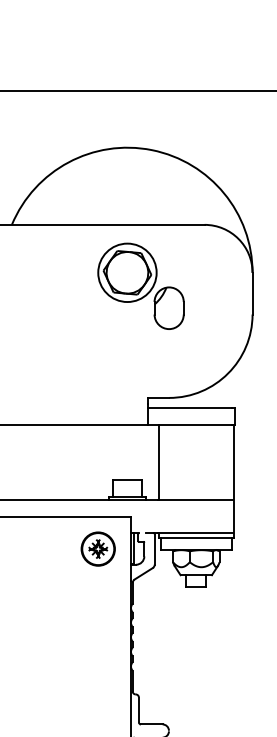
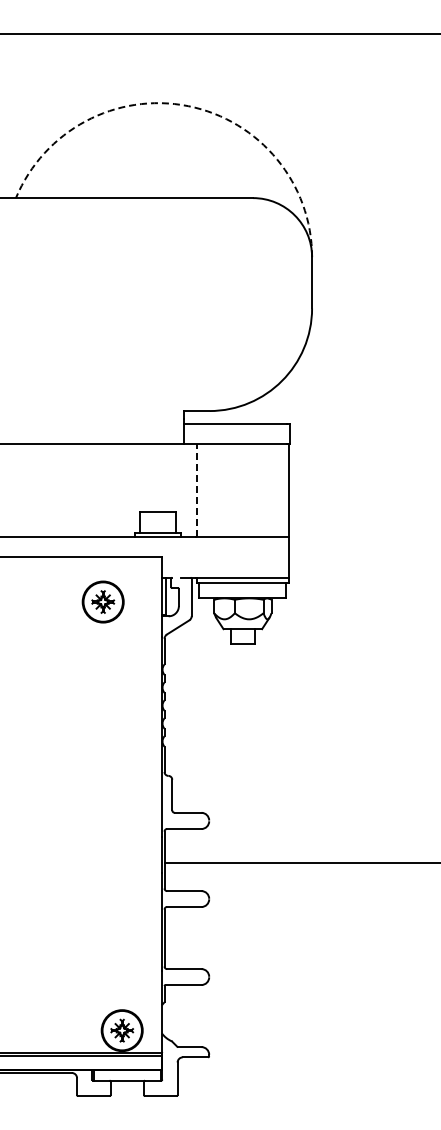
arc: (152, 150) -> (188, 106), solid -> dashed
part: (140, 286) -> (174, 273), removed
line: (158, 462) -> (196, 490), solid -> dashed
part: (97, 548) -> (102, 601), moved

